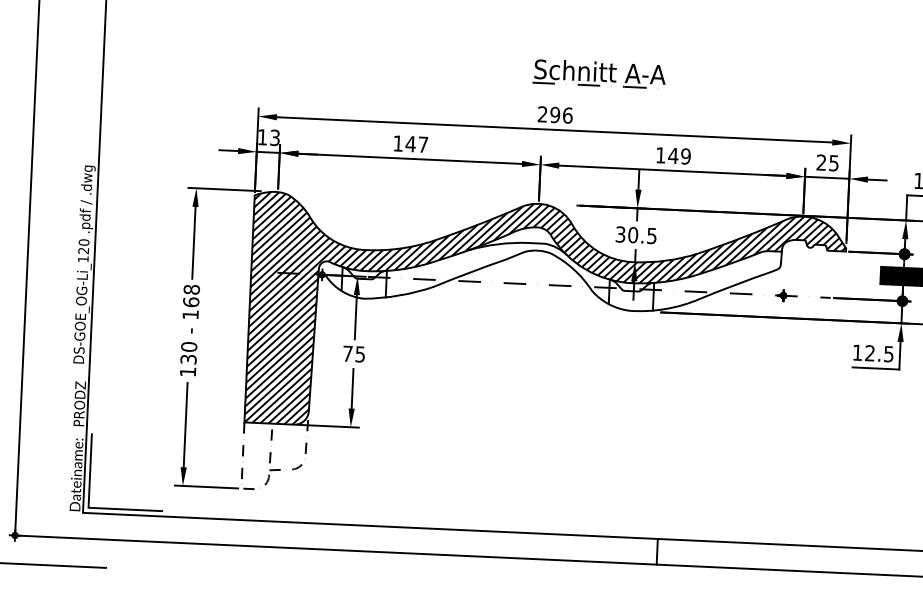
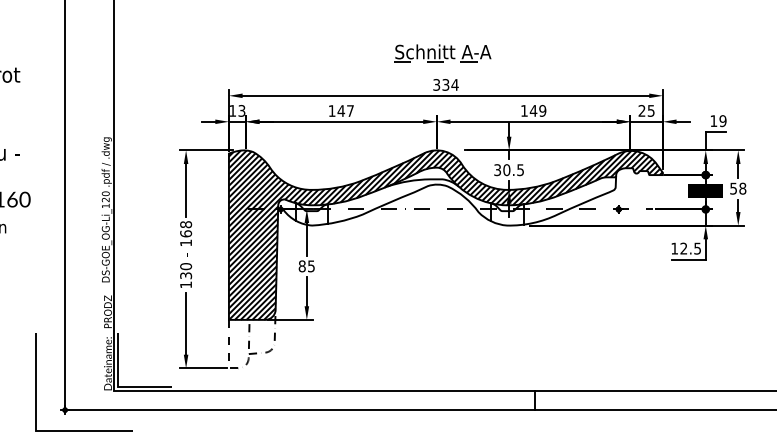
part: (598, 73) -> (442, 53), moved
text: (554, 114) -> (445, 84), 296 -> 334
text: (346, 353) -> (301, 266), 75 -> 85

